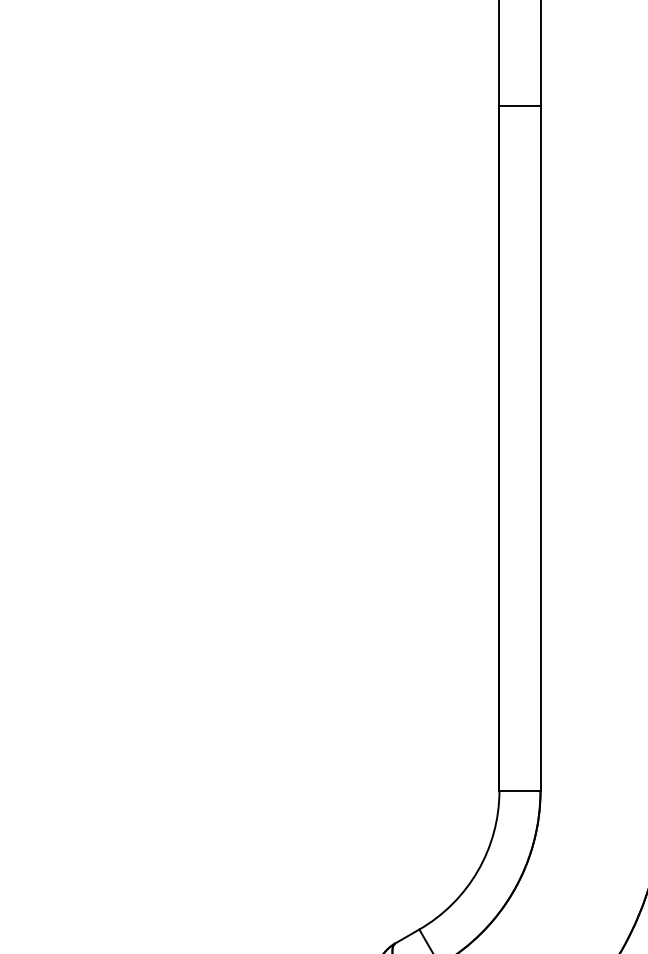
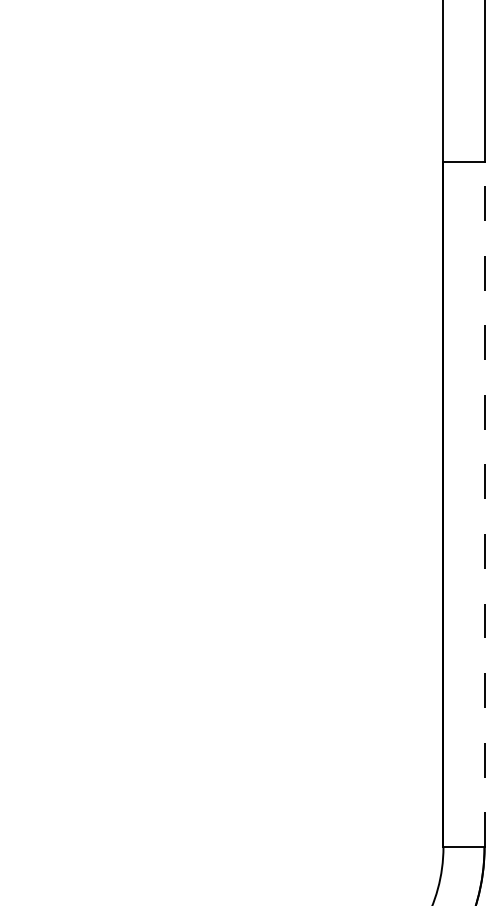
line: (540, 447) -> (484, 503), solid -> dashed

